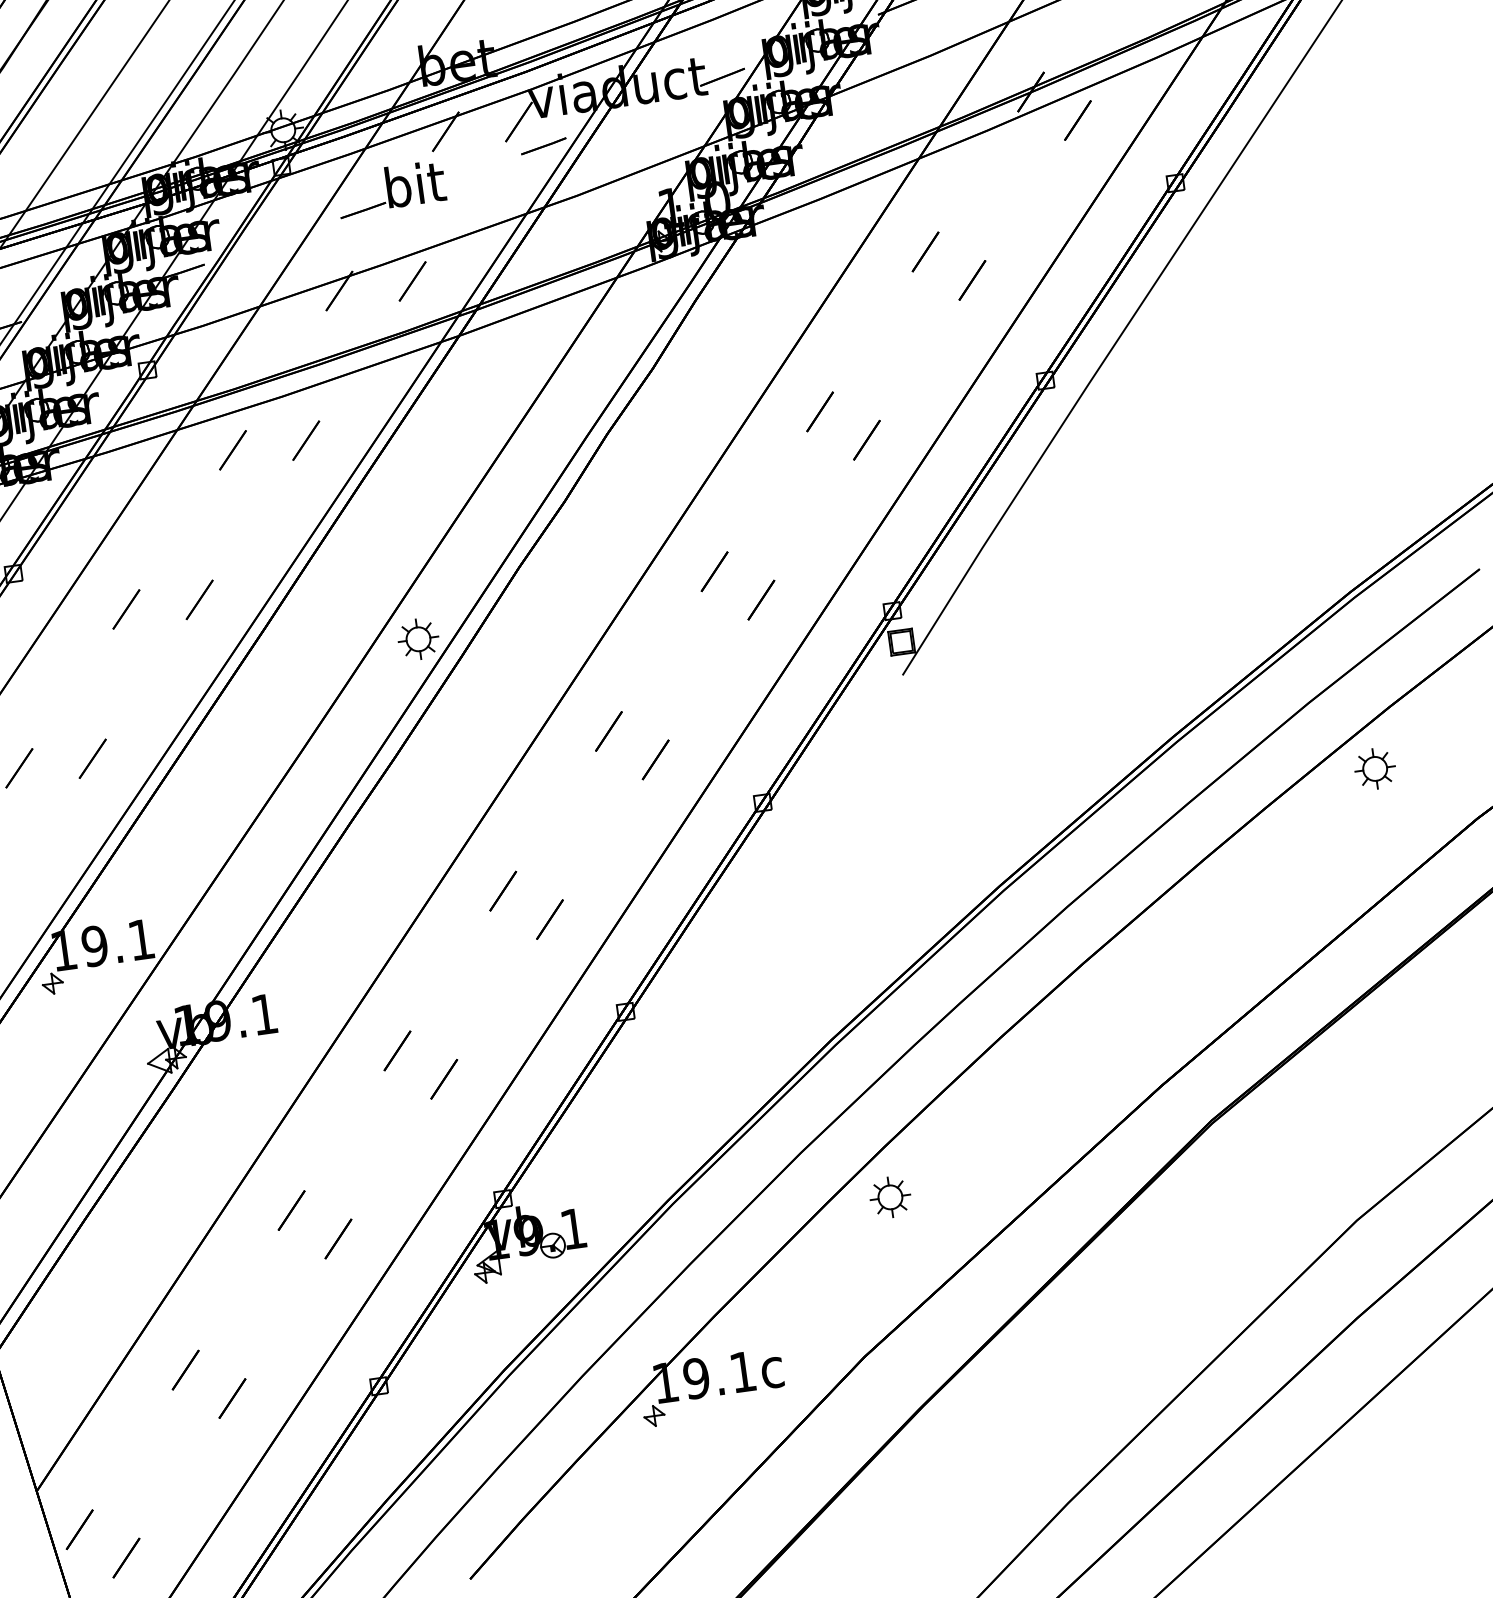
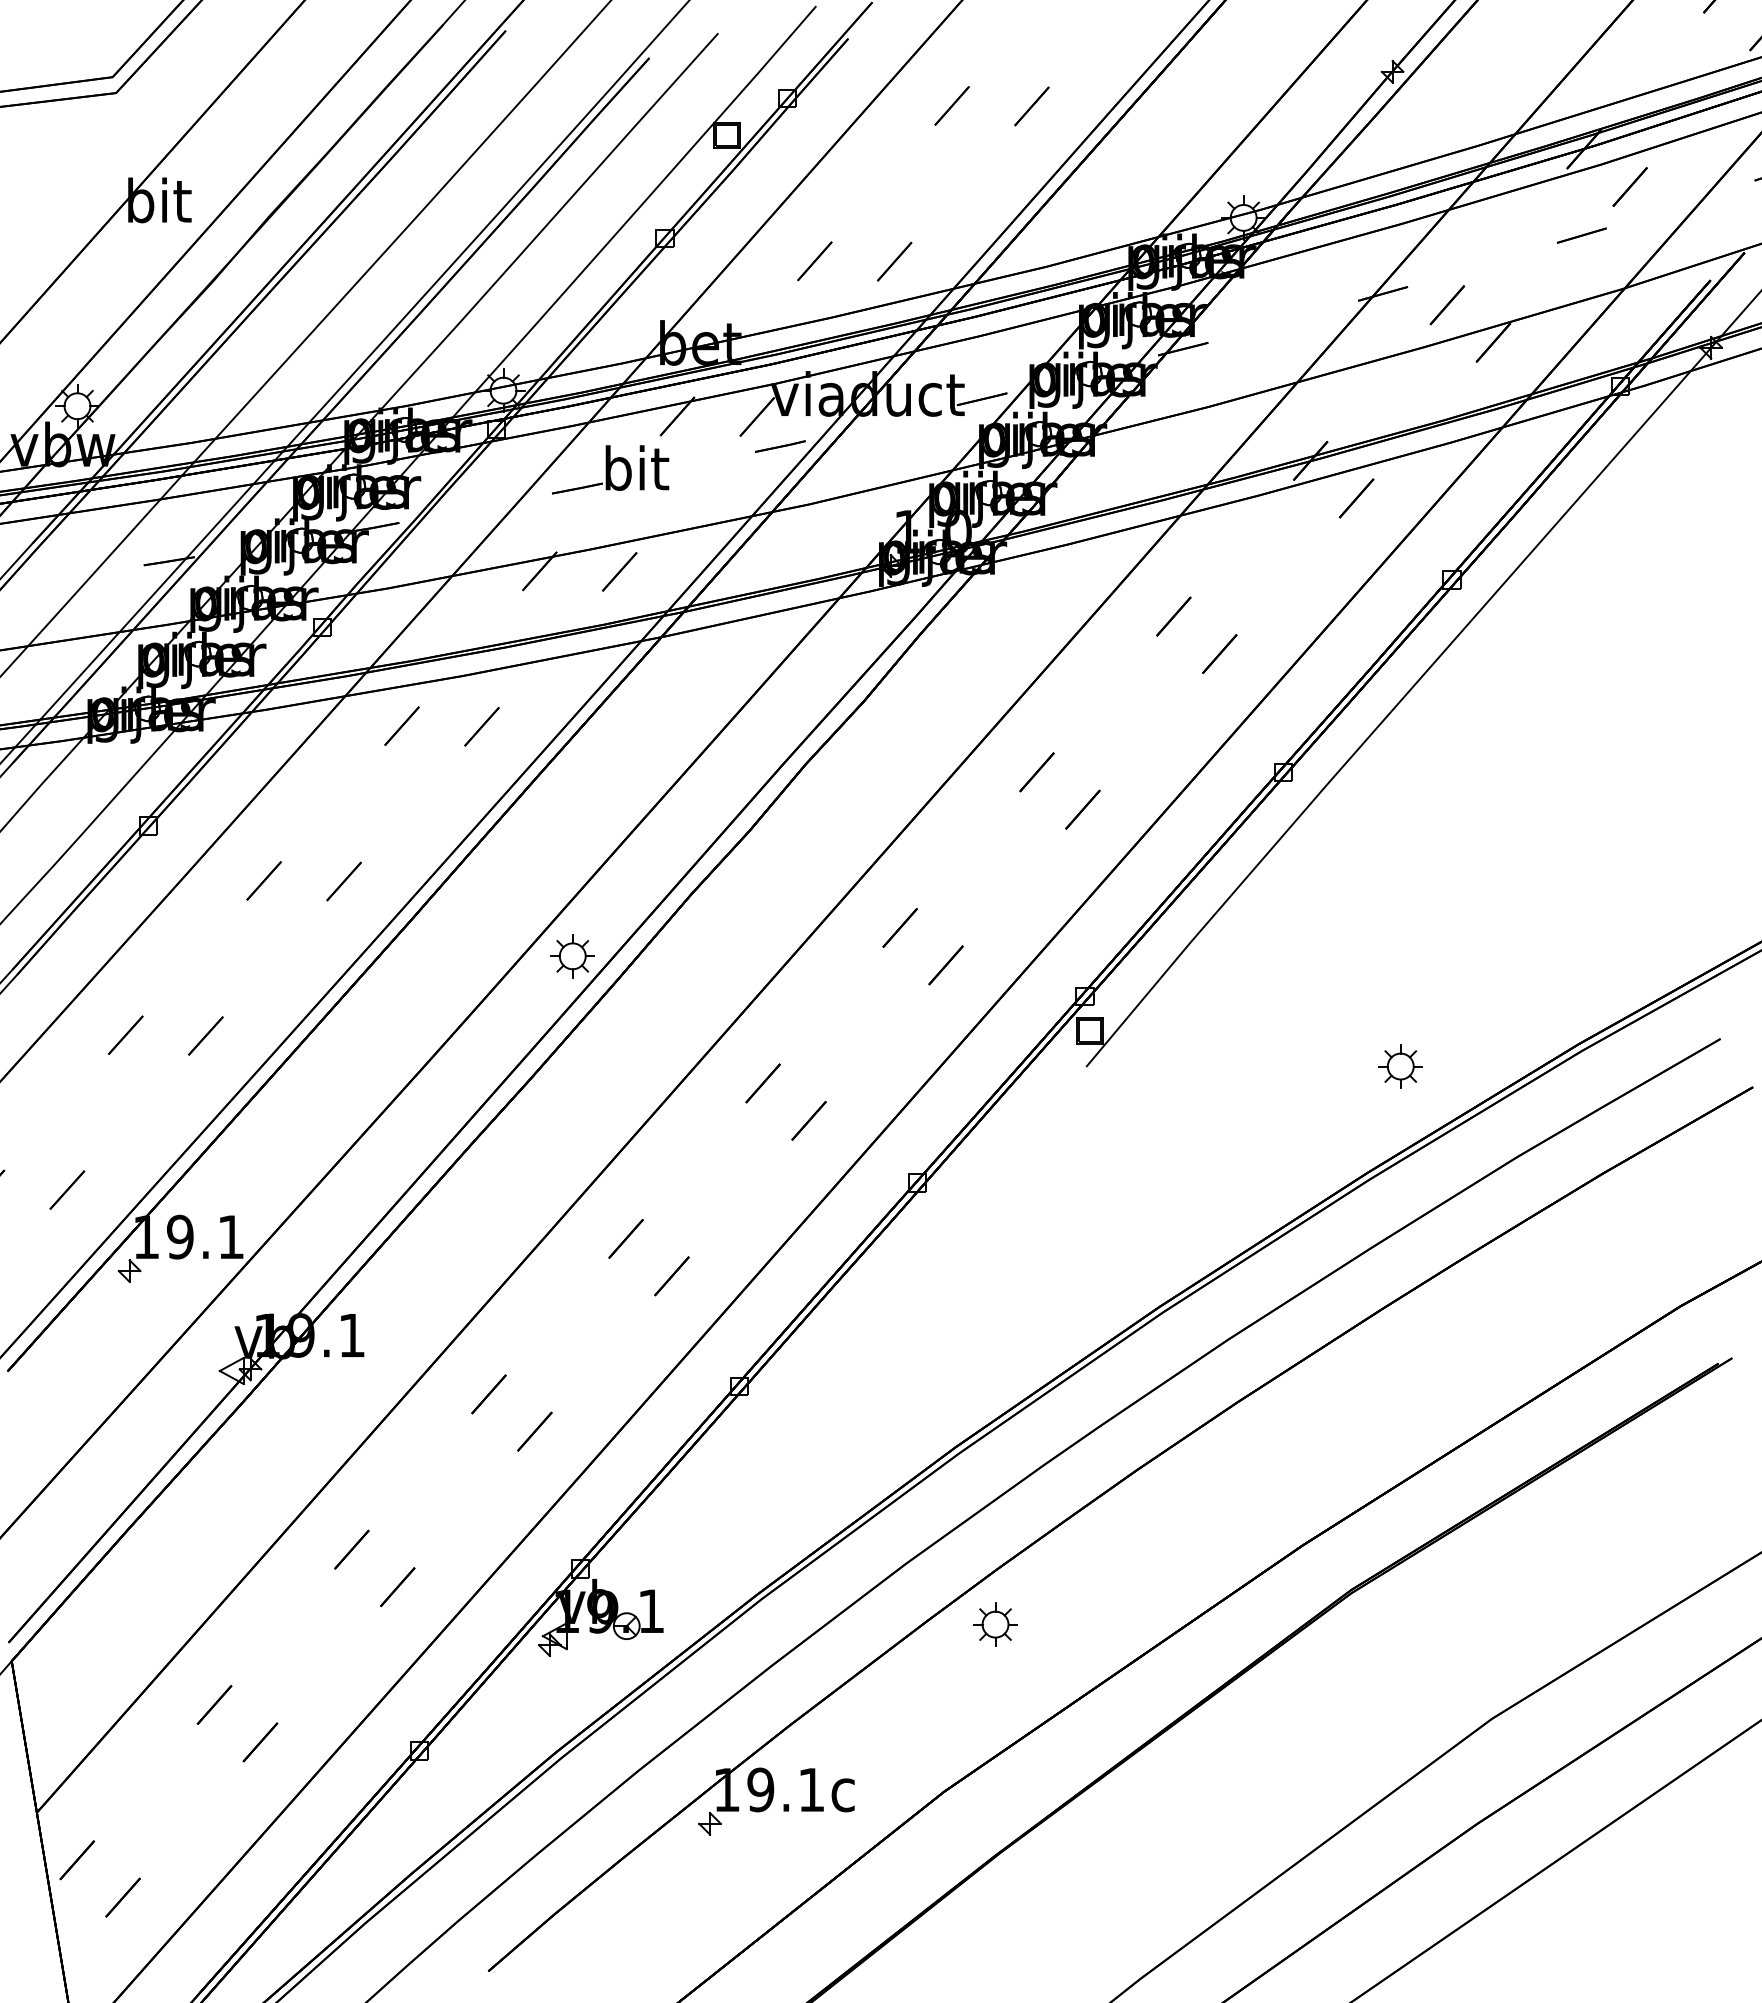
part: (1374, 768) -> (1400, 1066), moved

